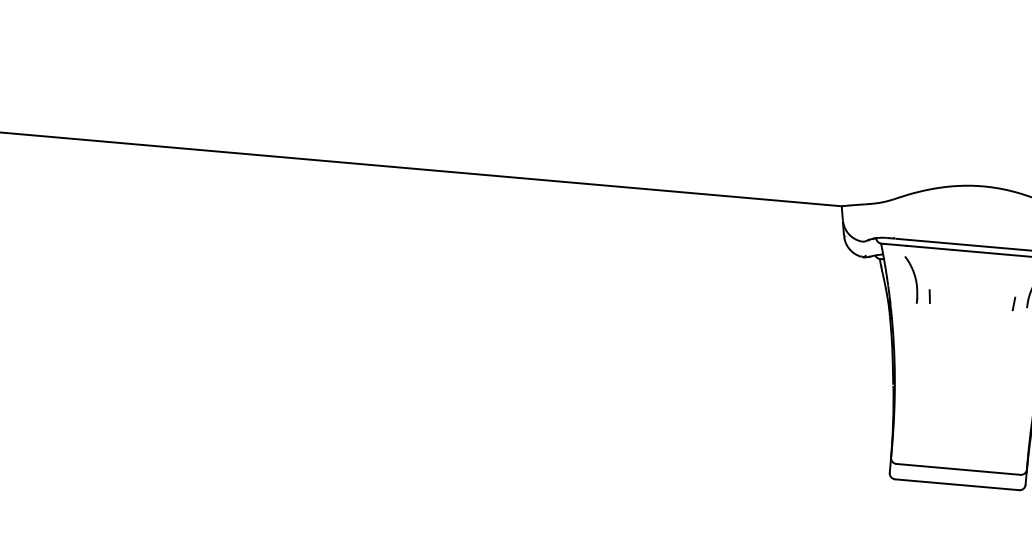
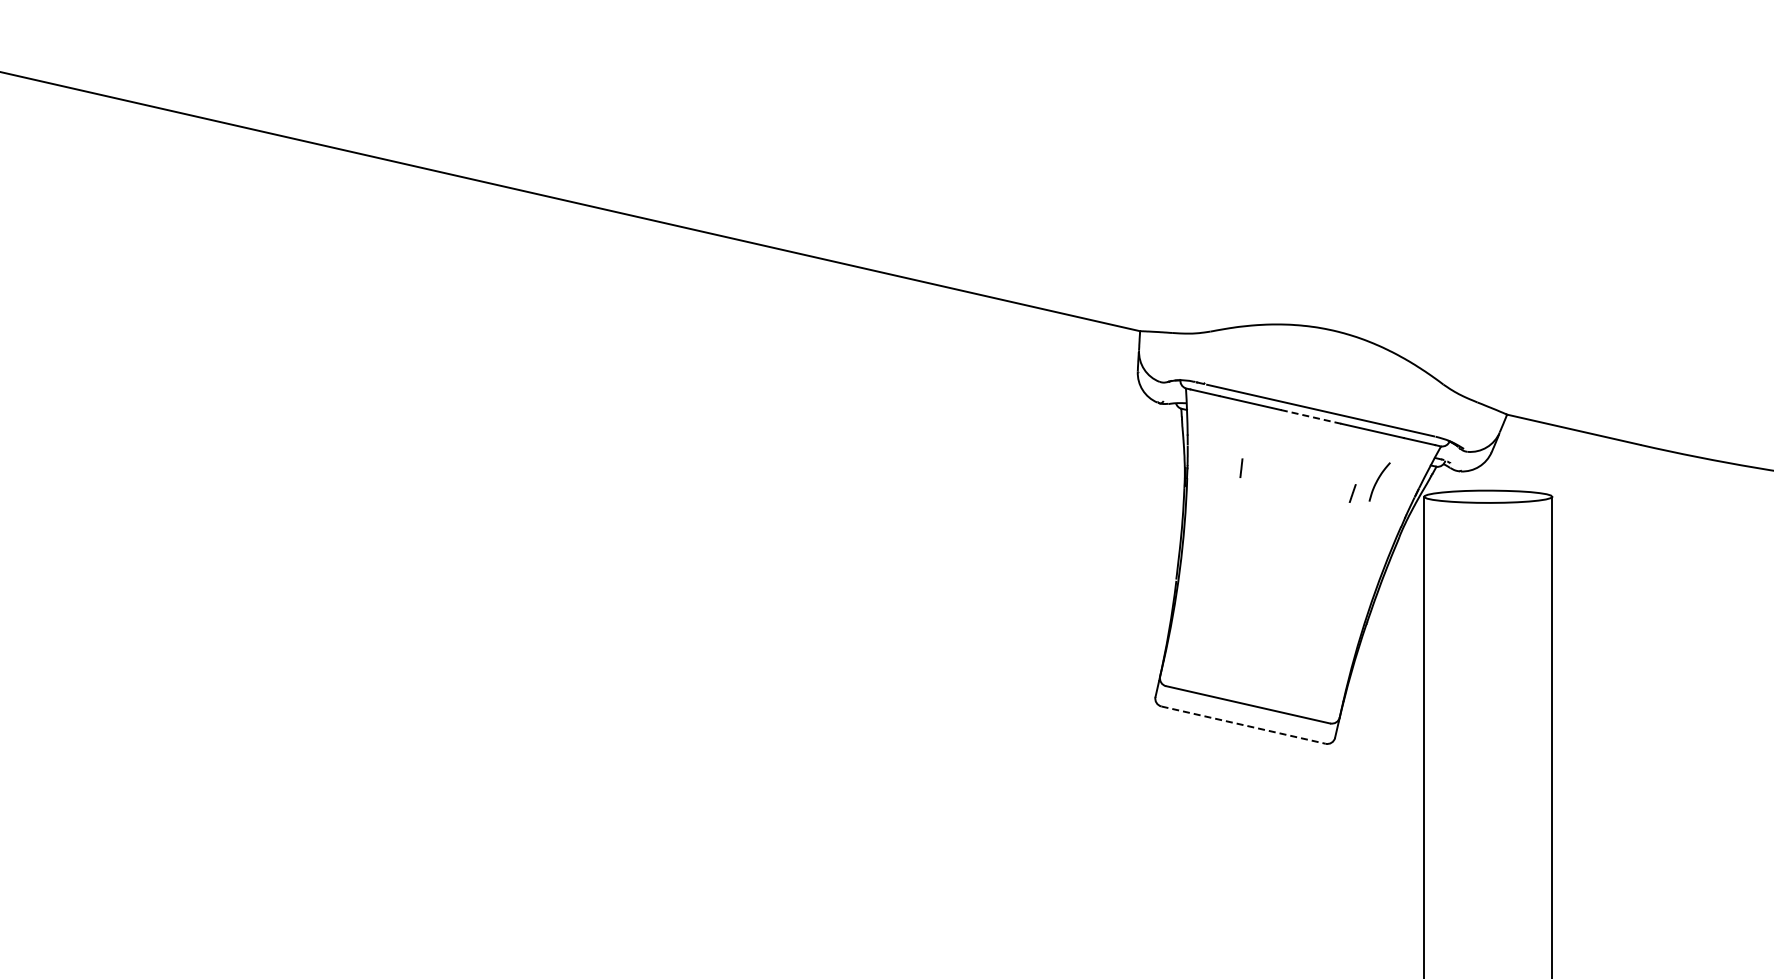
line: (975, 251) -> (1311, 416), solid -> dashed
part: (912, 279) -> (1221, 442), removed
line: (957, 484) -> (1244, 725), solid -> dashed

